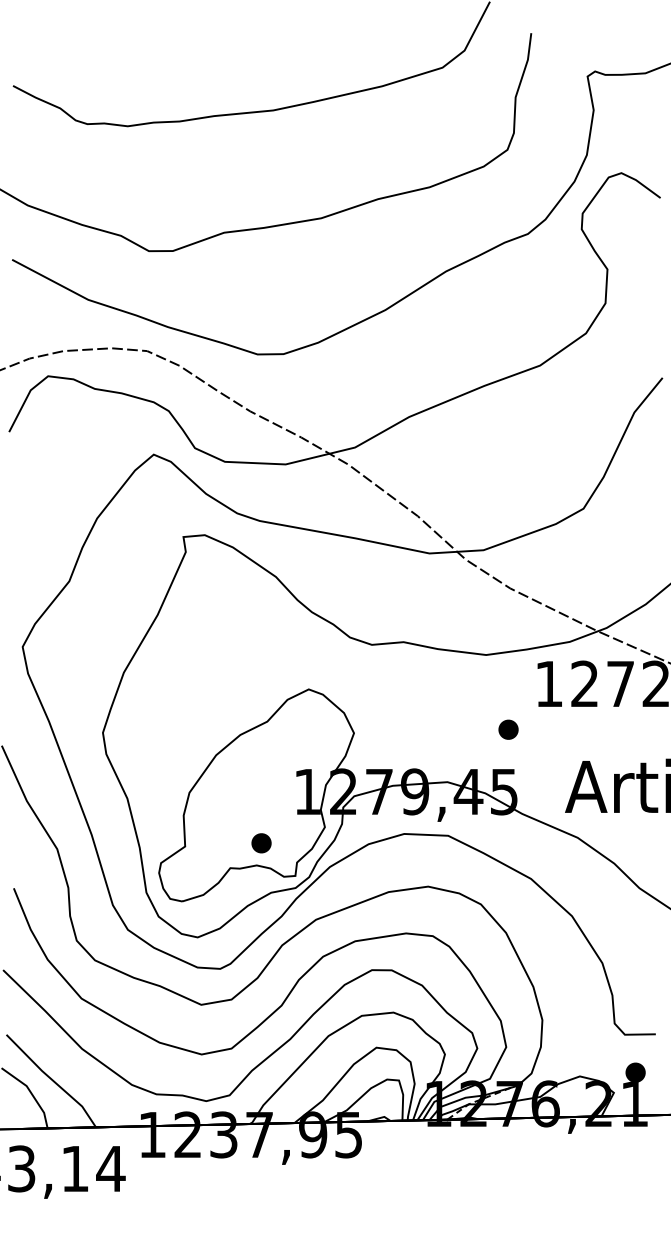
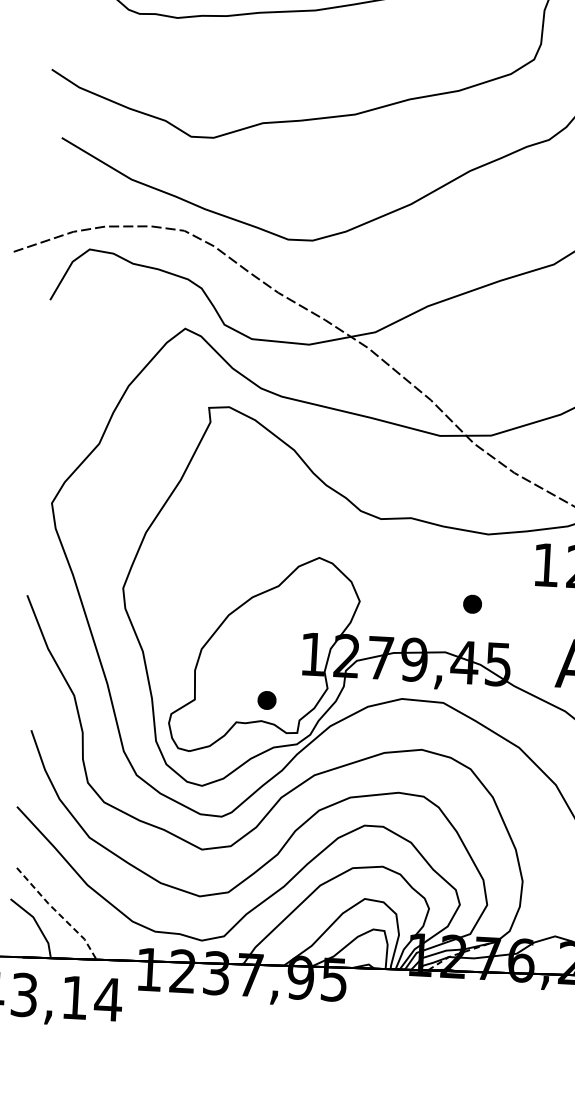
part: (508, 729) -> (472, 604), moved
line: (53, 1080) -> (58, 913), solid -> dashed

